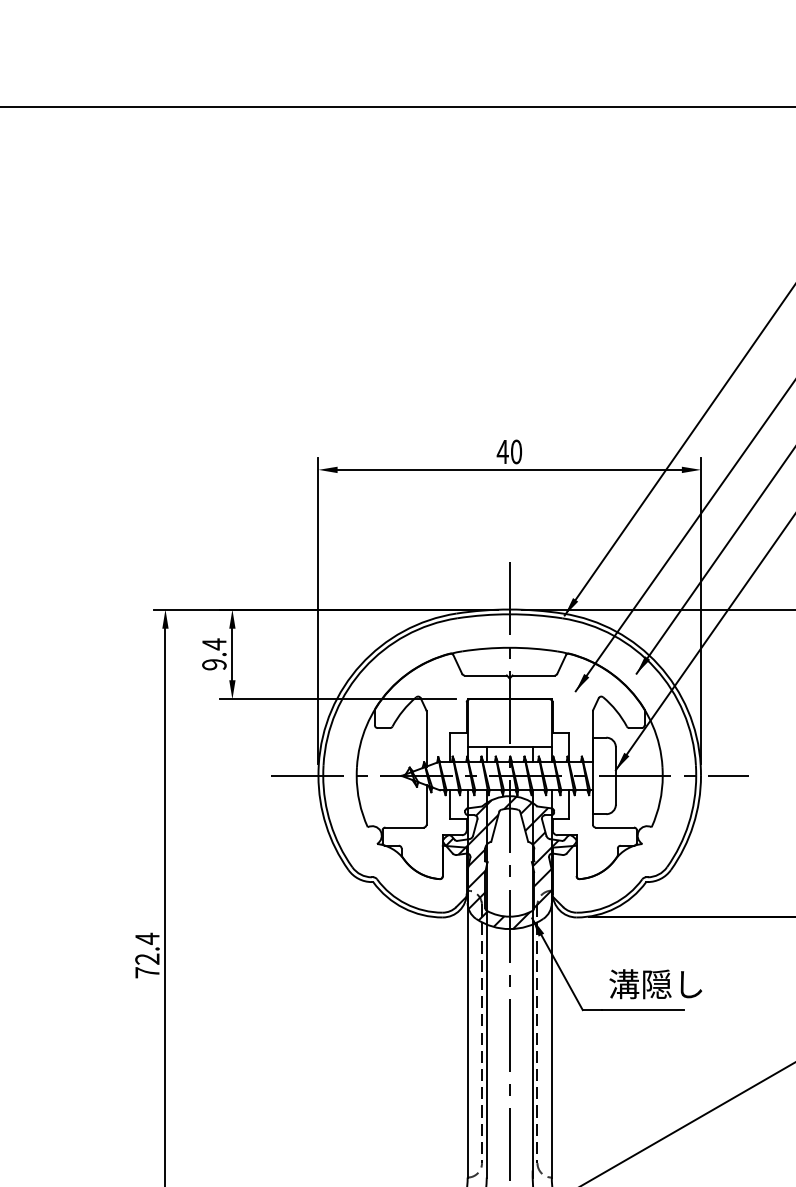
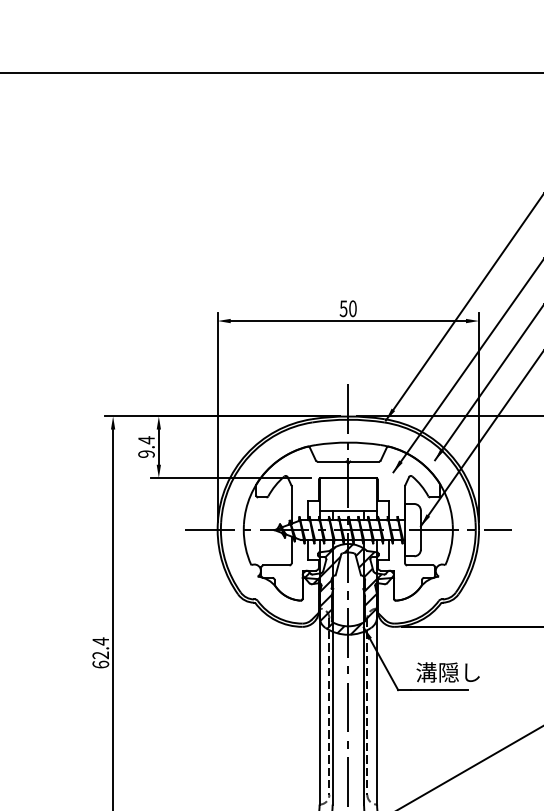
text: (502, 451) -> (343, 308), 40 -> 50
text: (147, 972) -> (100, 664), 72.4 -> 62.4

